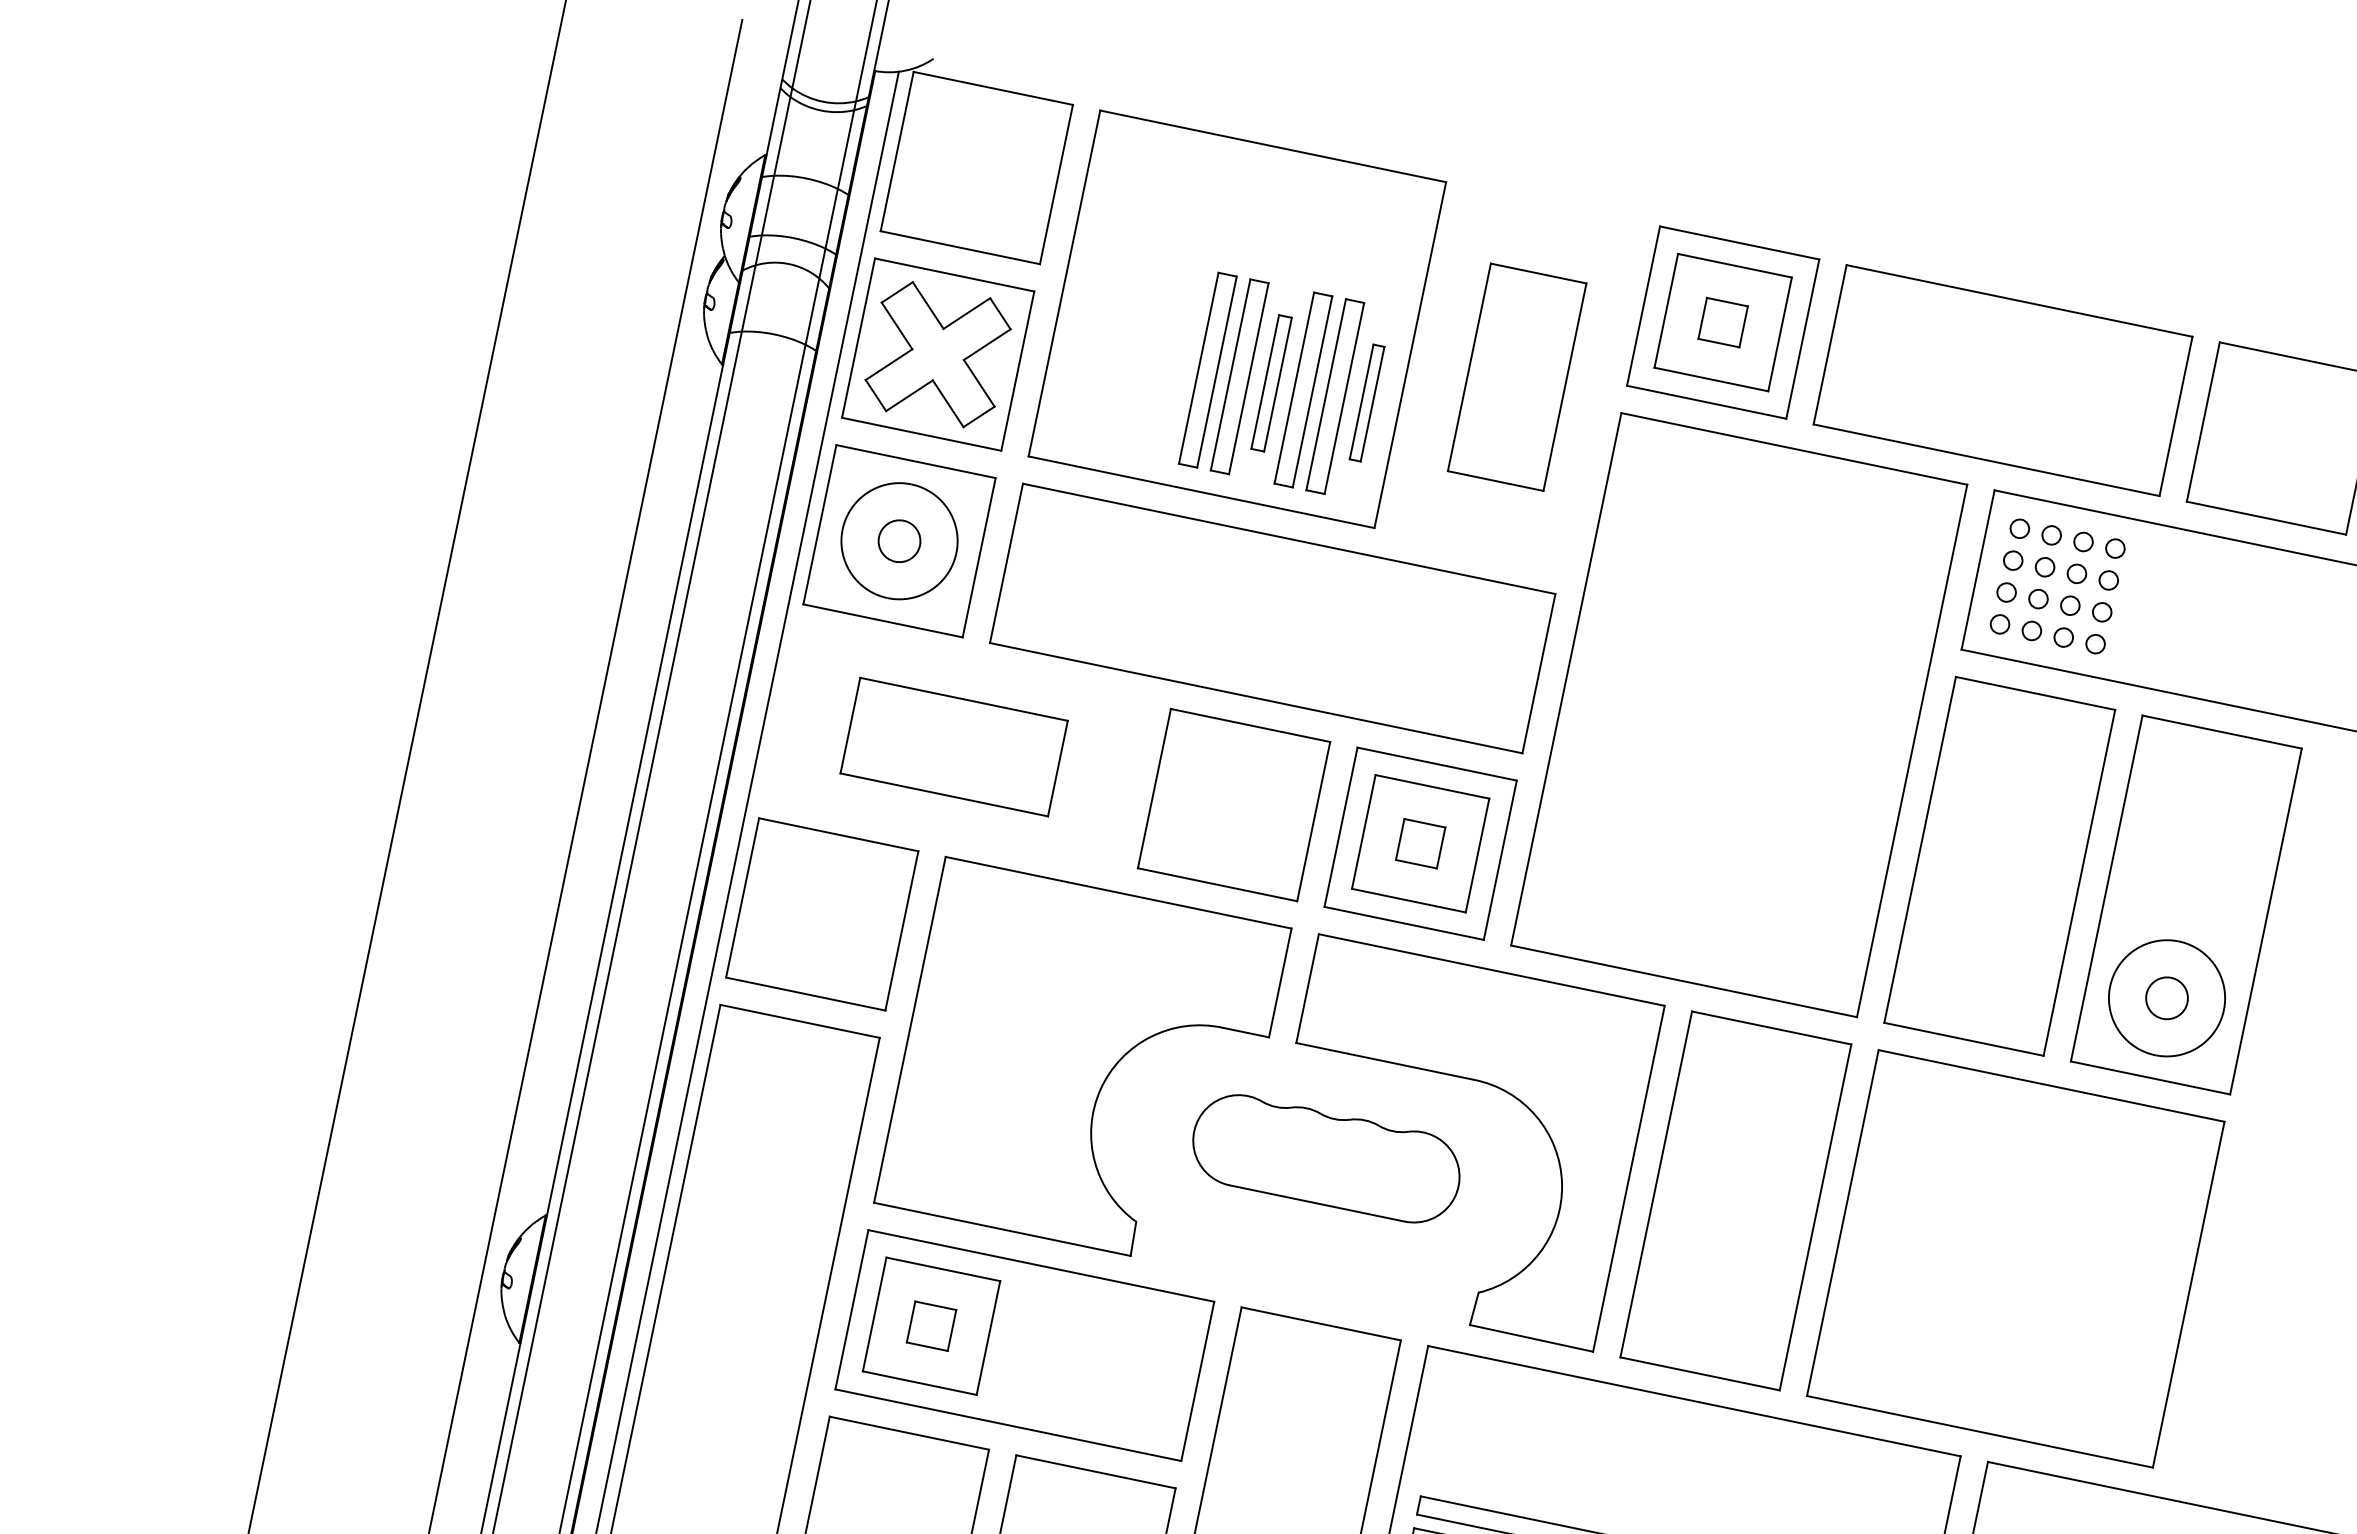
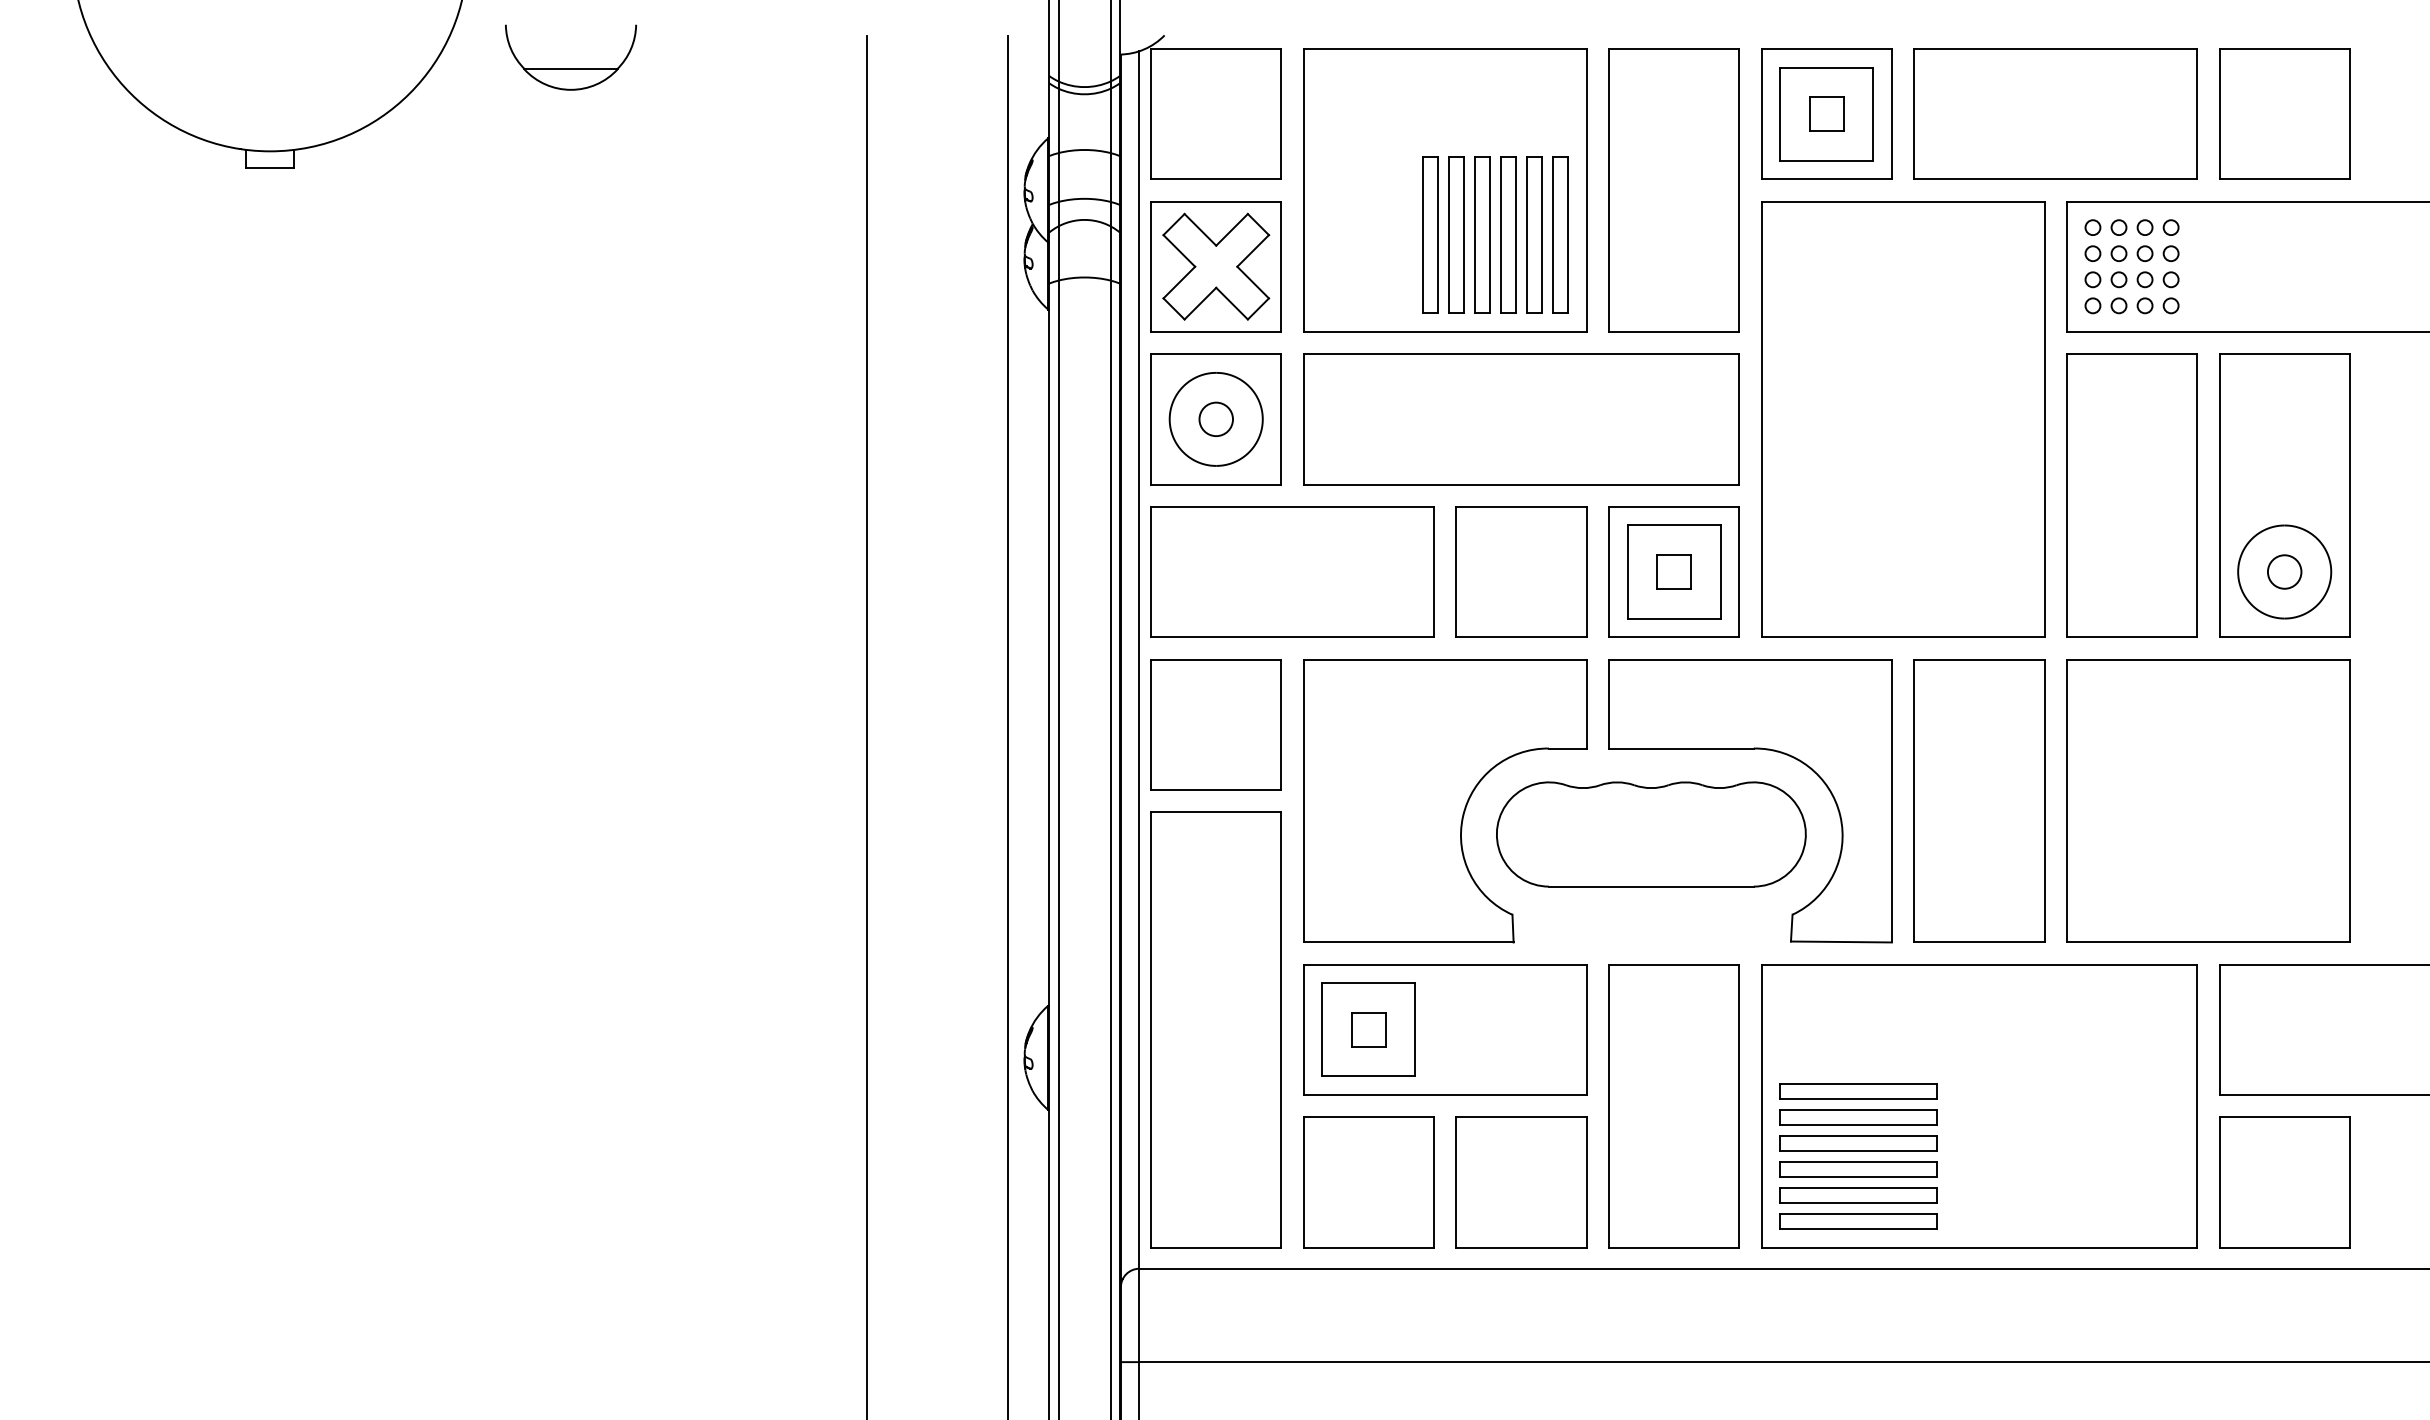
part: (1516, 377) -> (1673, 190), size x1.67
part: (1271, 382) -> (1482, 234), size x1.43
part: (1367, 402) -> (1560, 234), size x1.67
part: (954, 746) -> (1292, 571), size x1.67
part: (1326, 1158) -> (1651, 834), size x1.43

